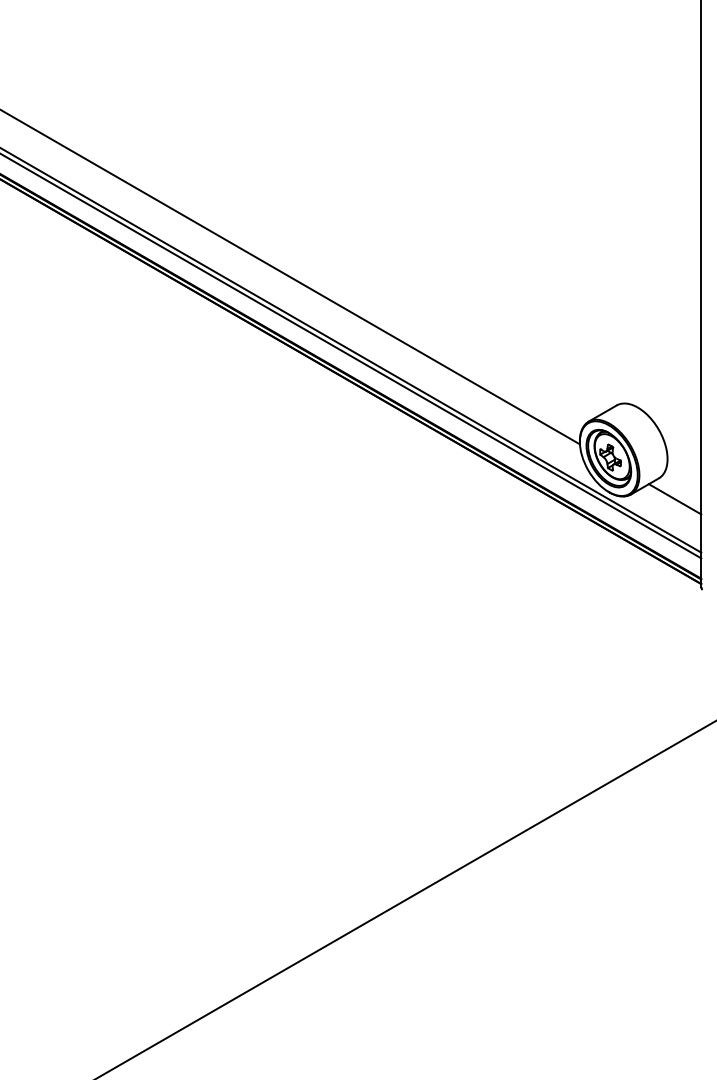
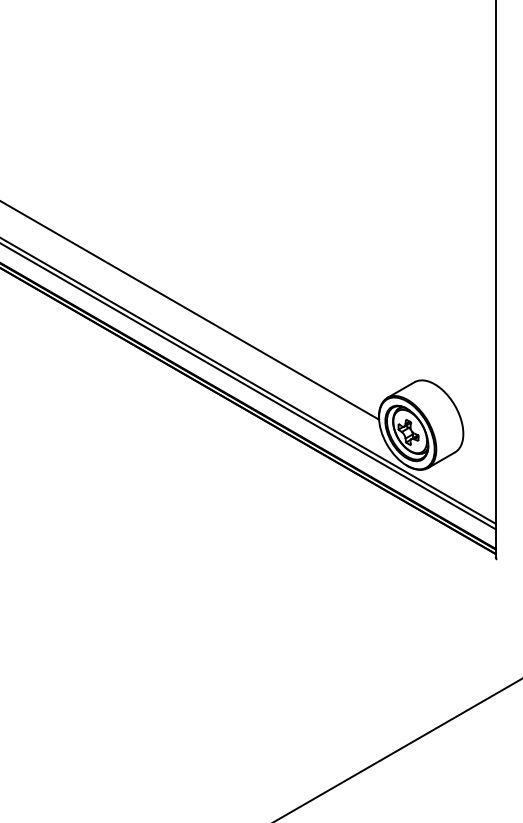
line: (674, 499) -> (470, 472), removed

